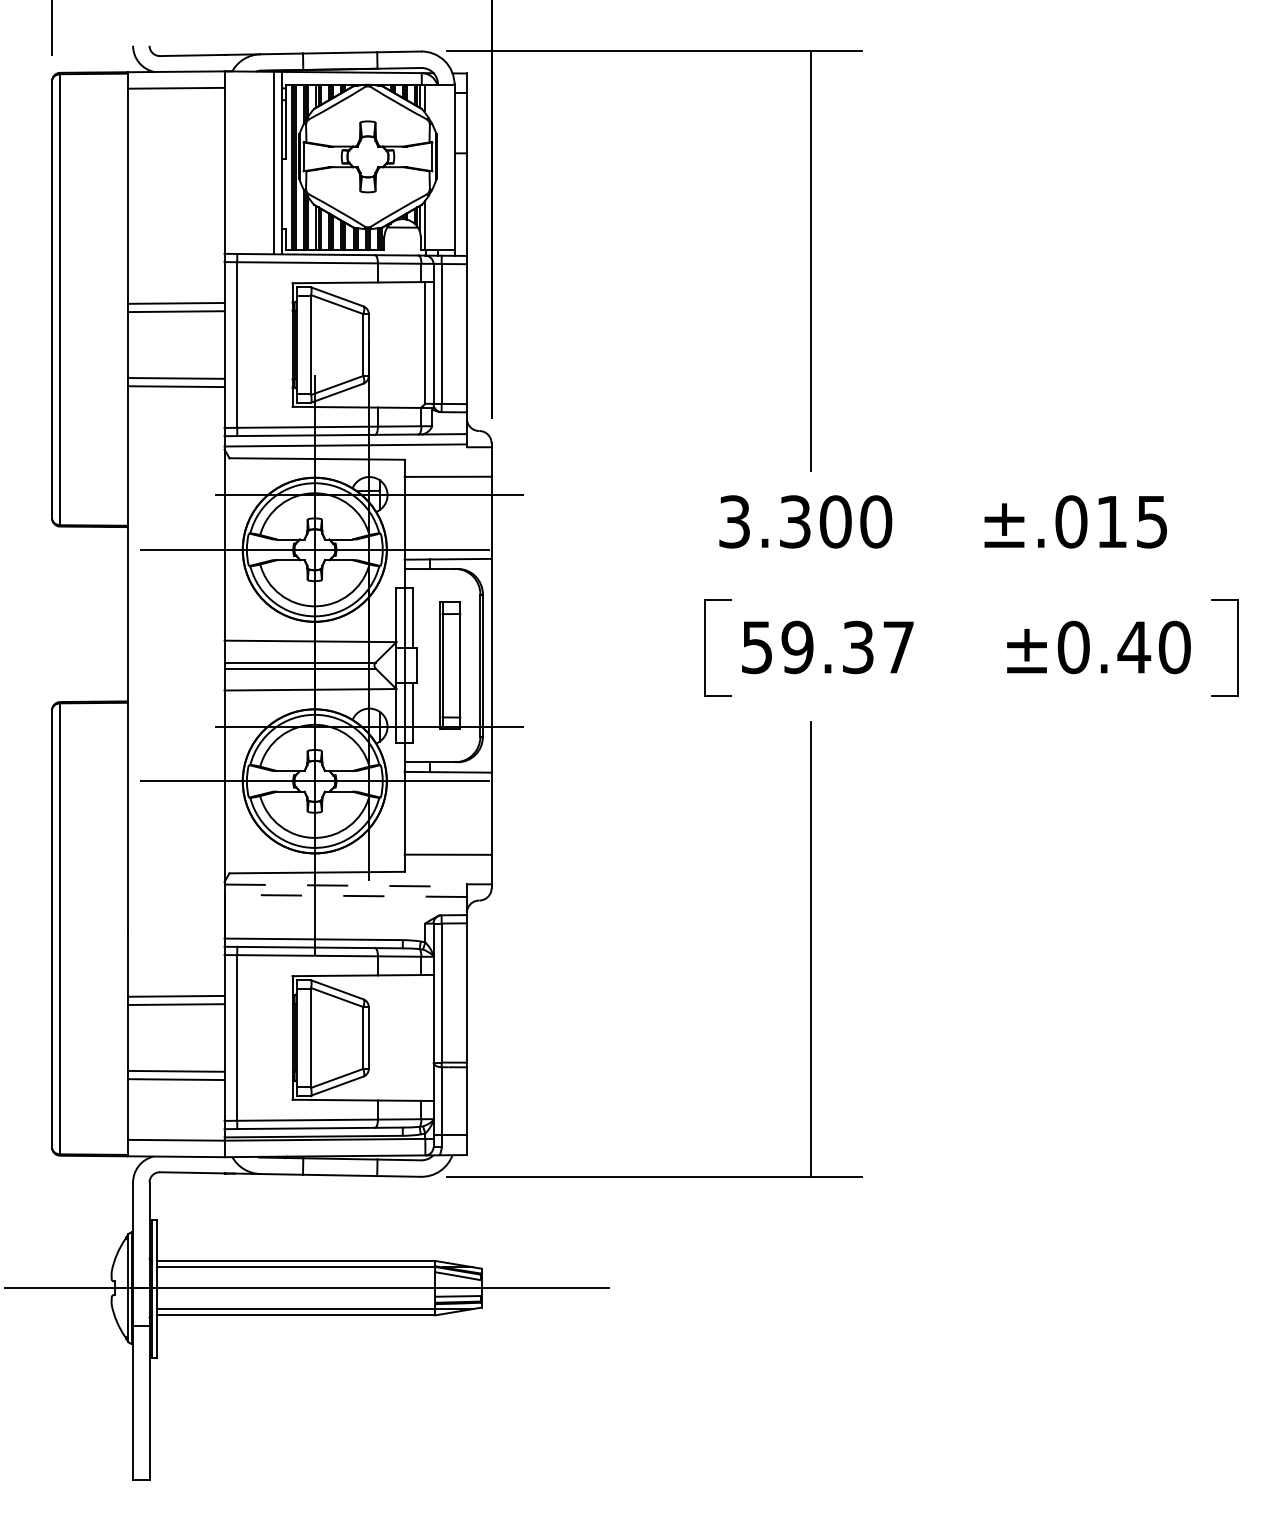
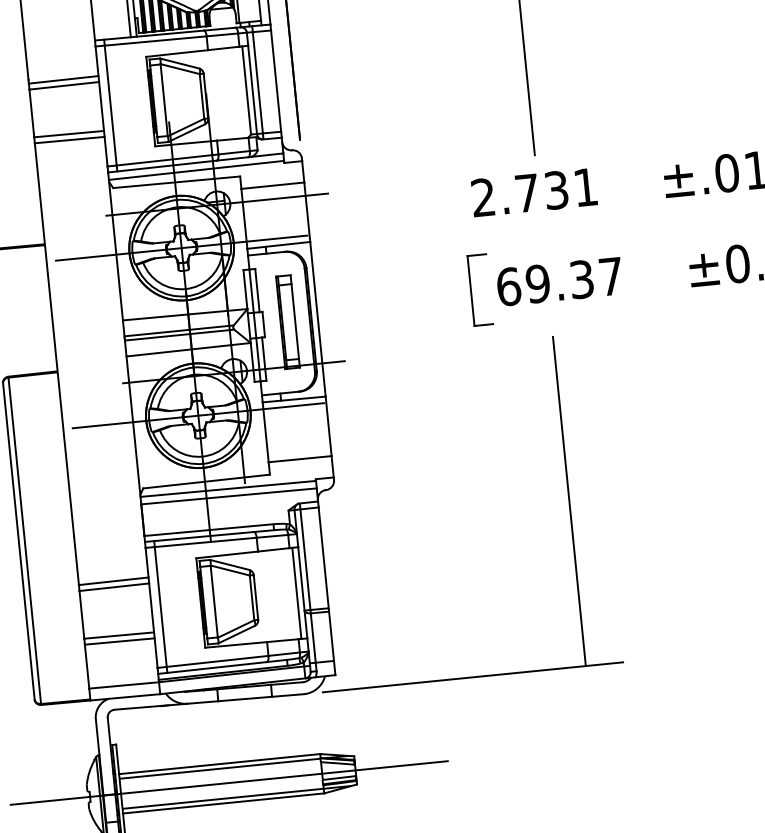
text: (805, 521) -> (534, 192), 3.300 -> 2.731
text: (757, 647) -> (509, 286), 59.37 -> 69.37
line: (346, 885) -> (228, 488), dashed -> solid
line: (345, 895) -> (228, 496), dashed -> solid
line: (425, 1037) -> (296, 593), added

